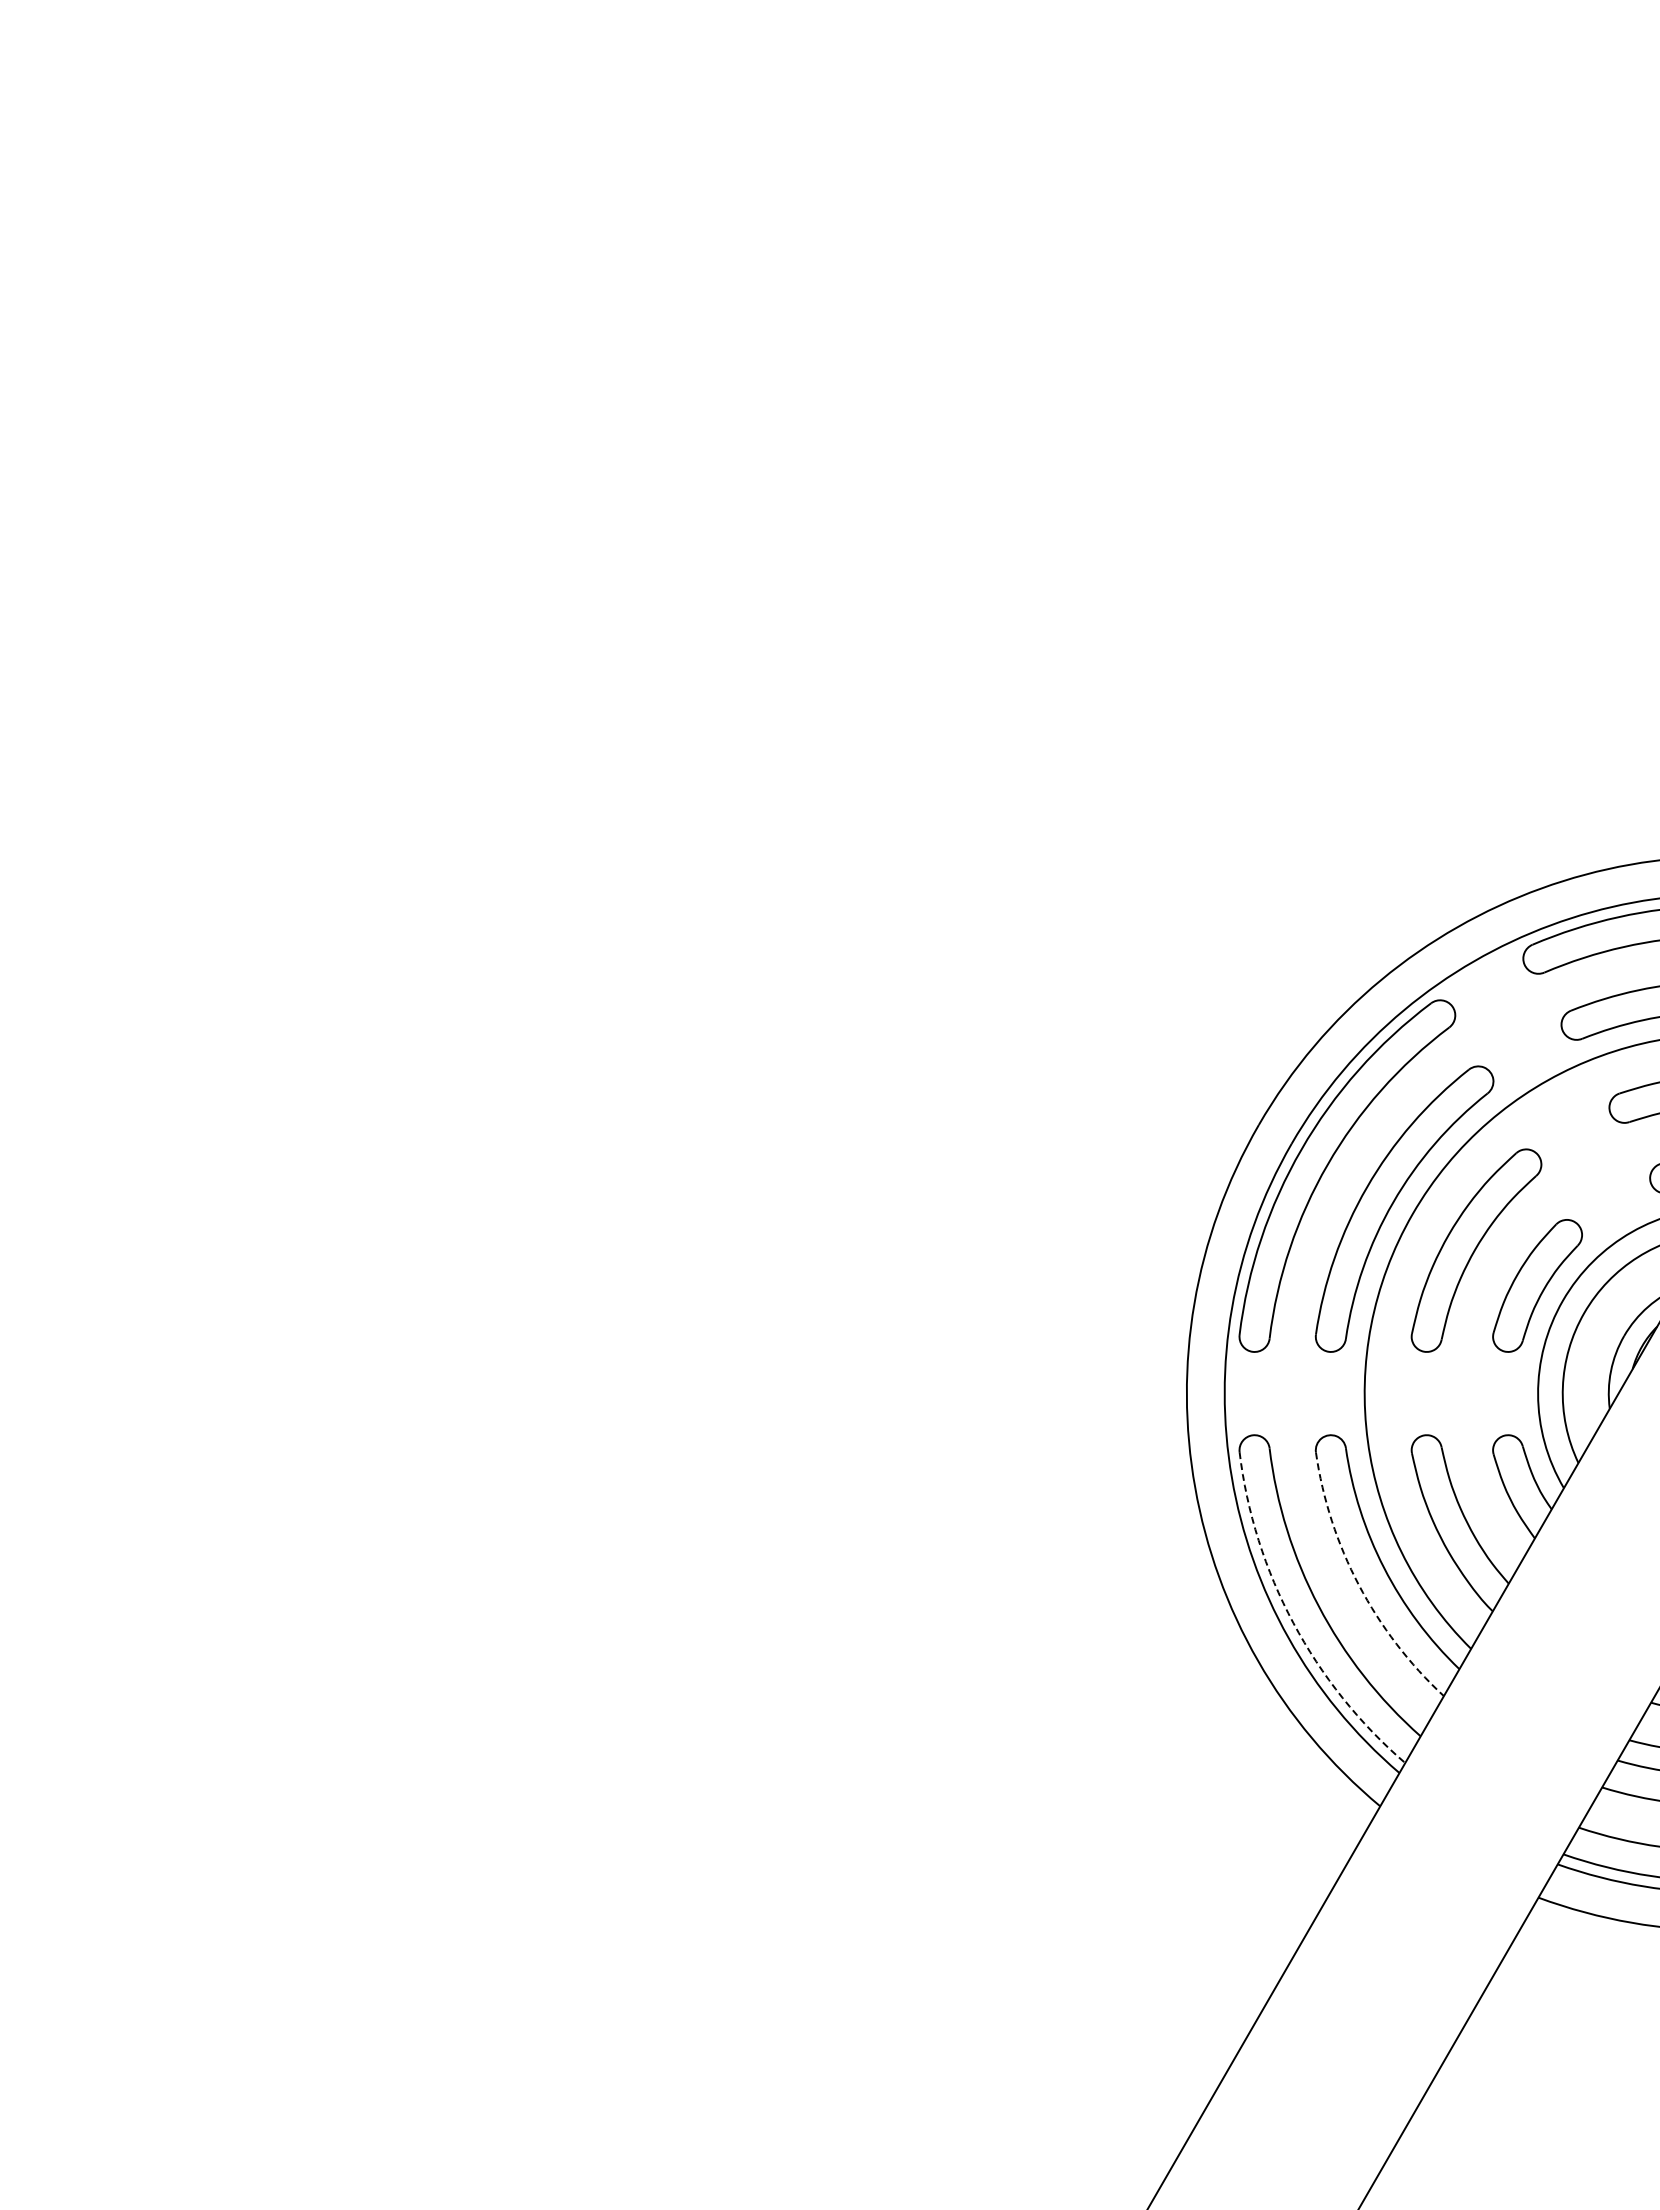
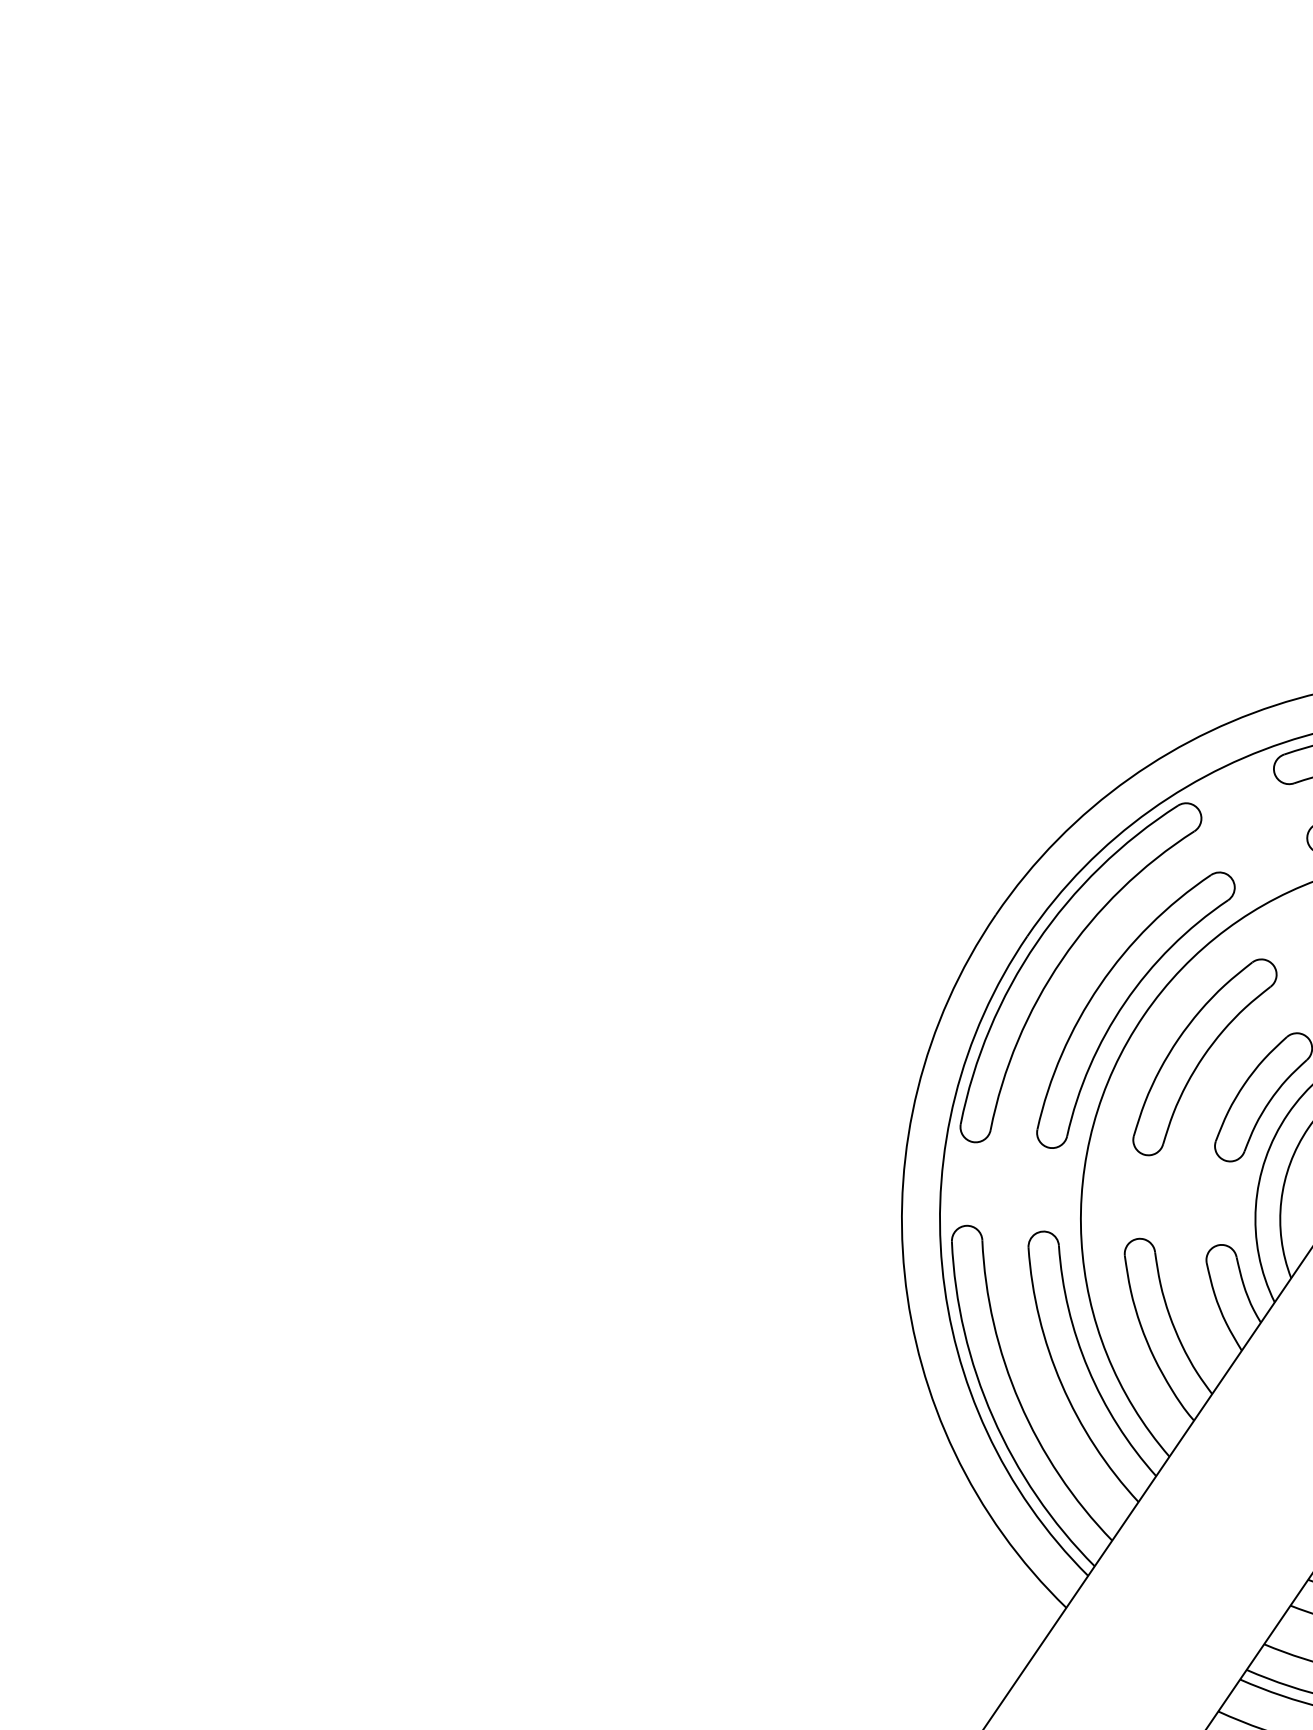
arc: (1359, 1585) -> (1062, 1384), dashed -> solid
arc: (1293, 1623) -> (993, 1417), dashed -> solid

